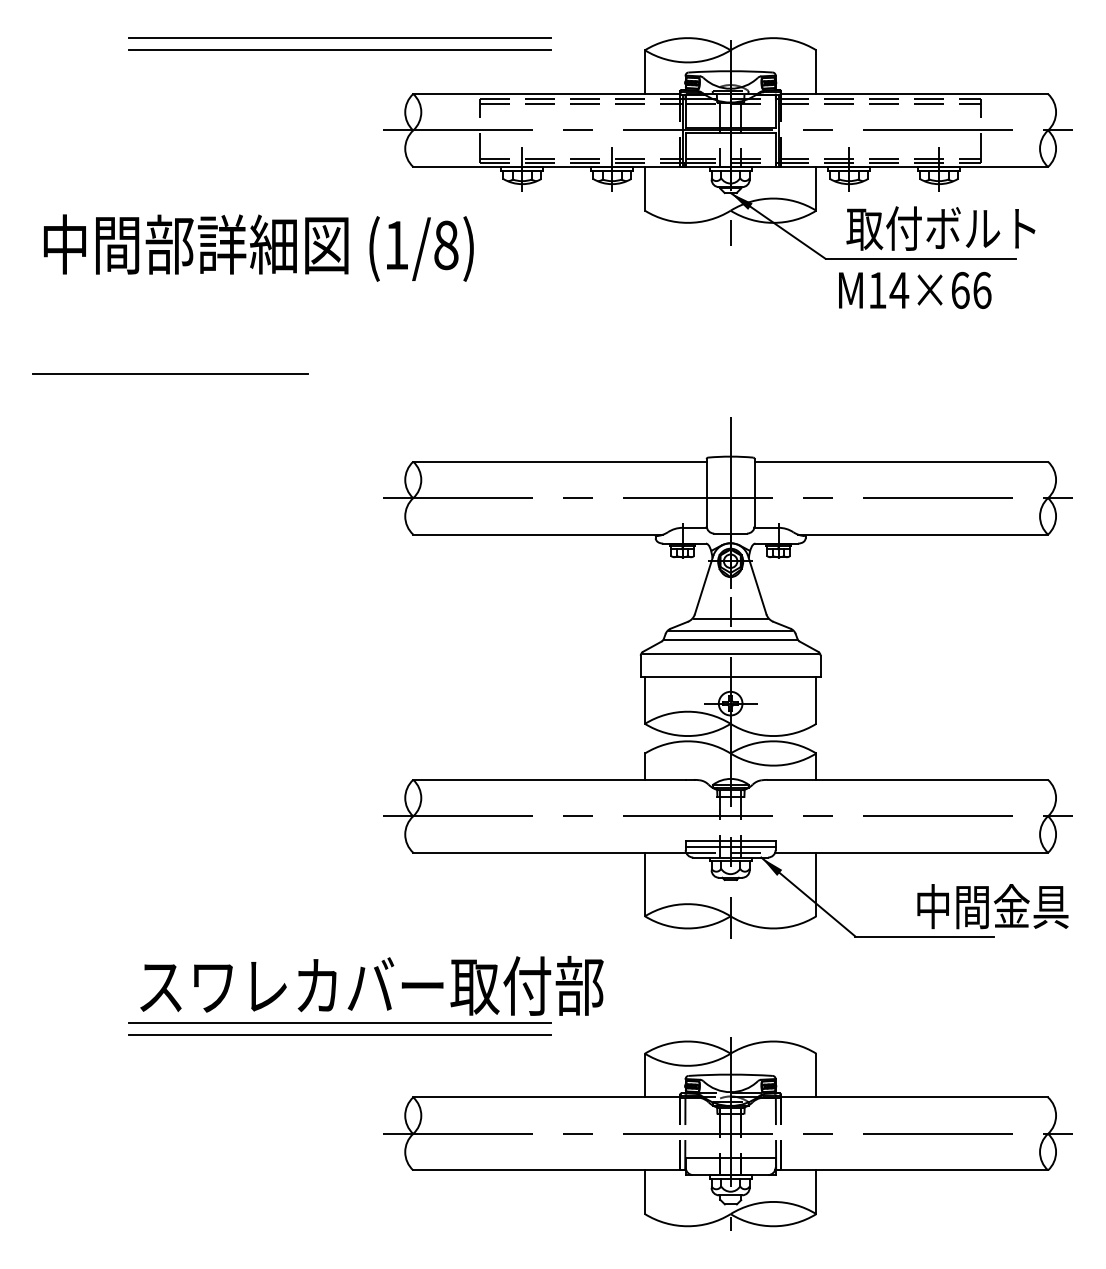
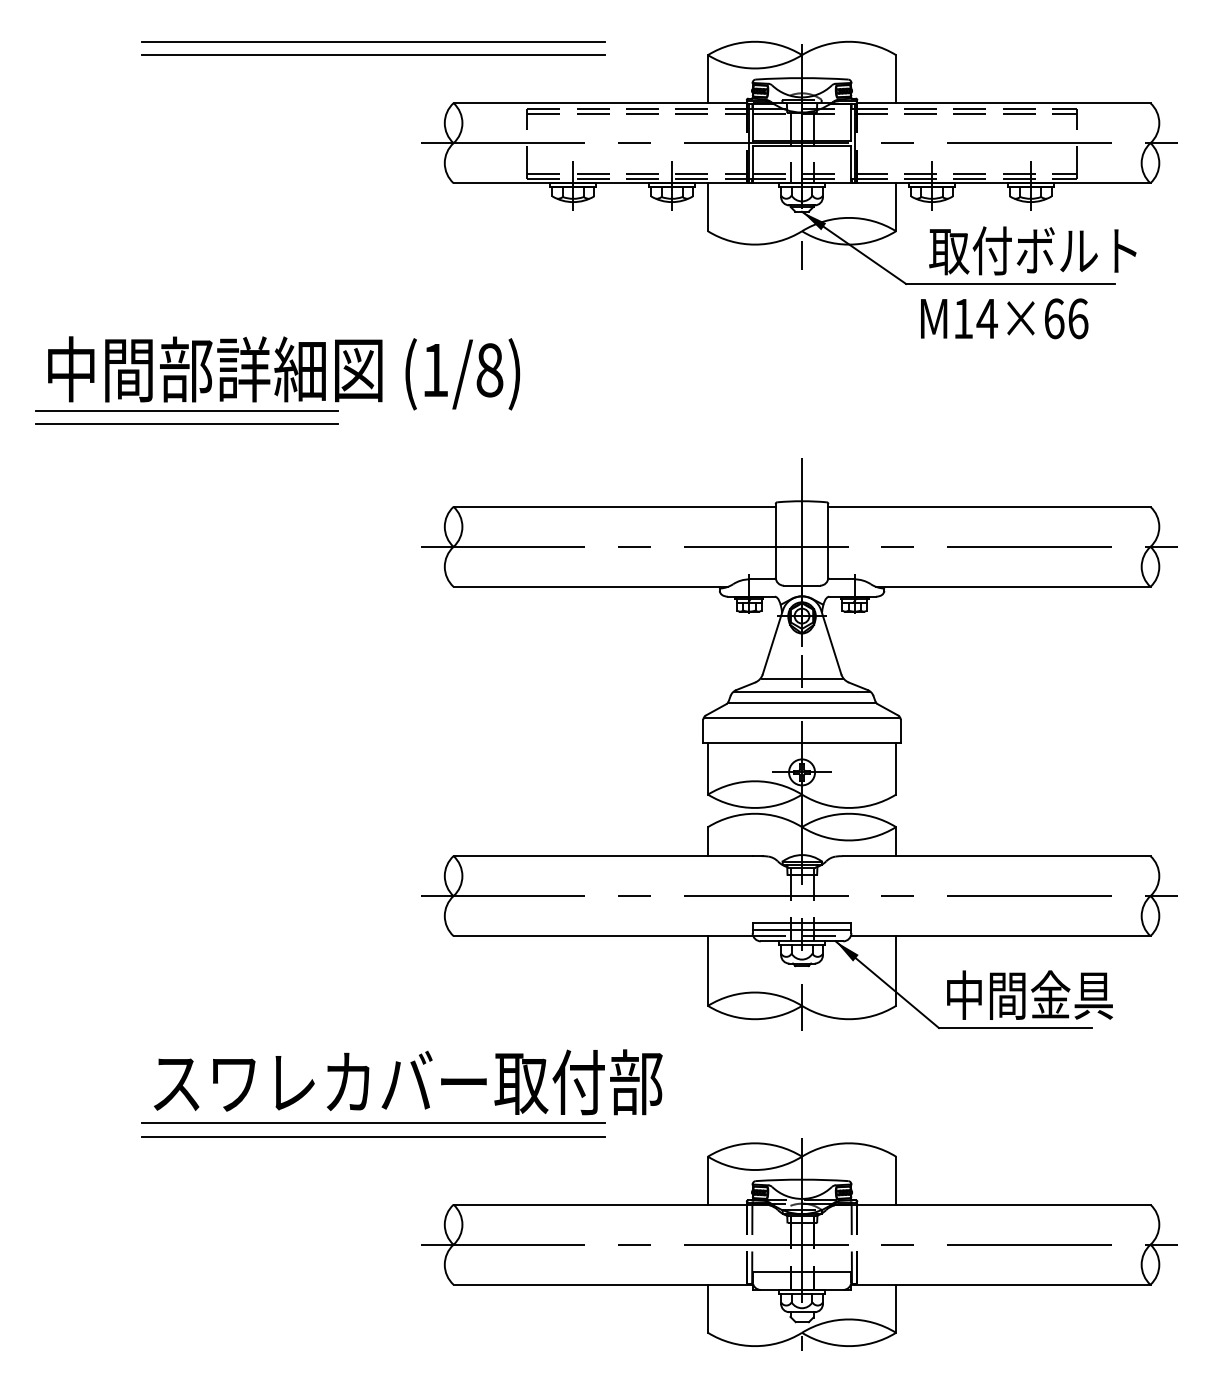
text: (259, 248) -> (284, 373), moved
line: (169, 385) -> (186, 423), added
text: (992, 905) -> (1029, 994), moved

